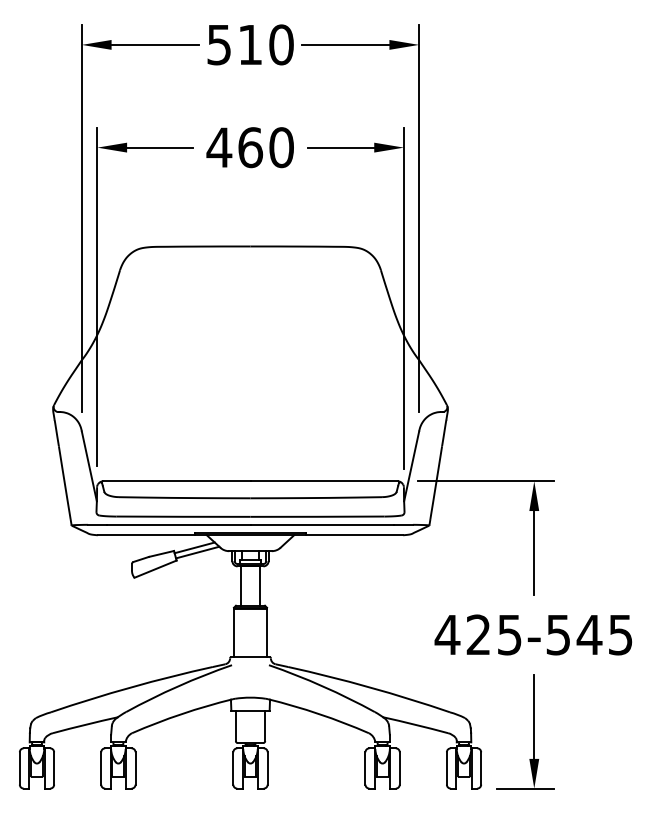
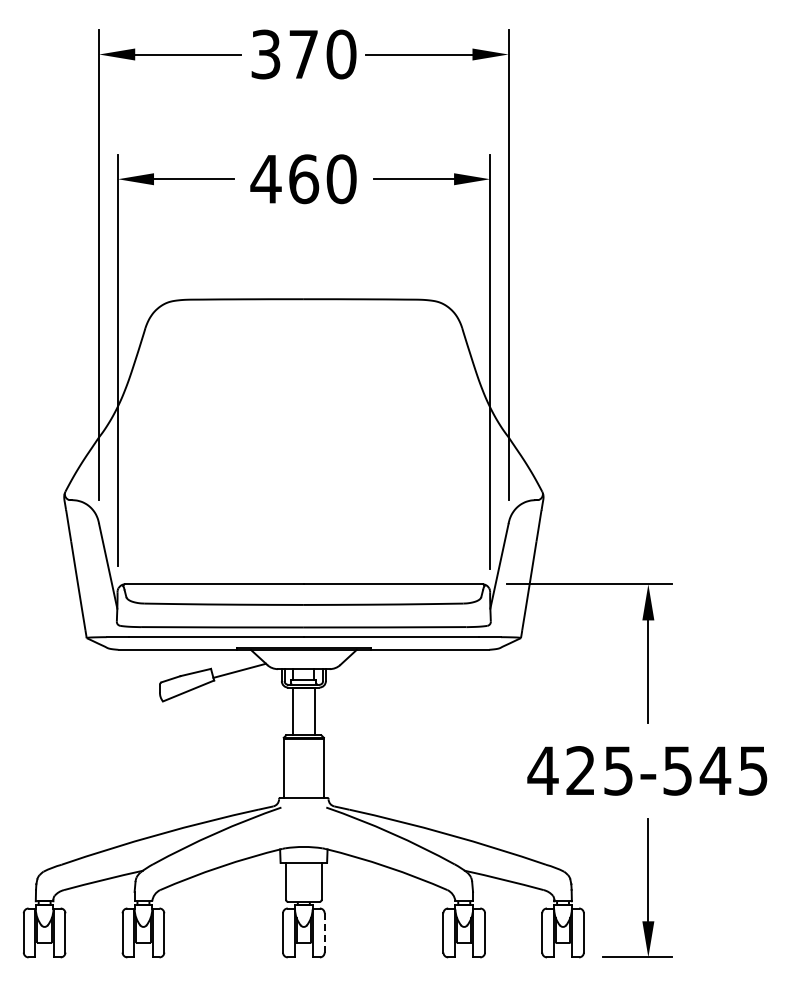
text: (234, 44) -> (284, 53), 510 -> 370
line: (194, 547) -> (235, 664), removed
line: (267, 768) -> (324, 932), solid -> dashed

